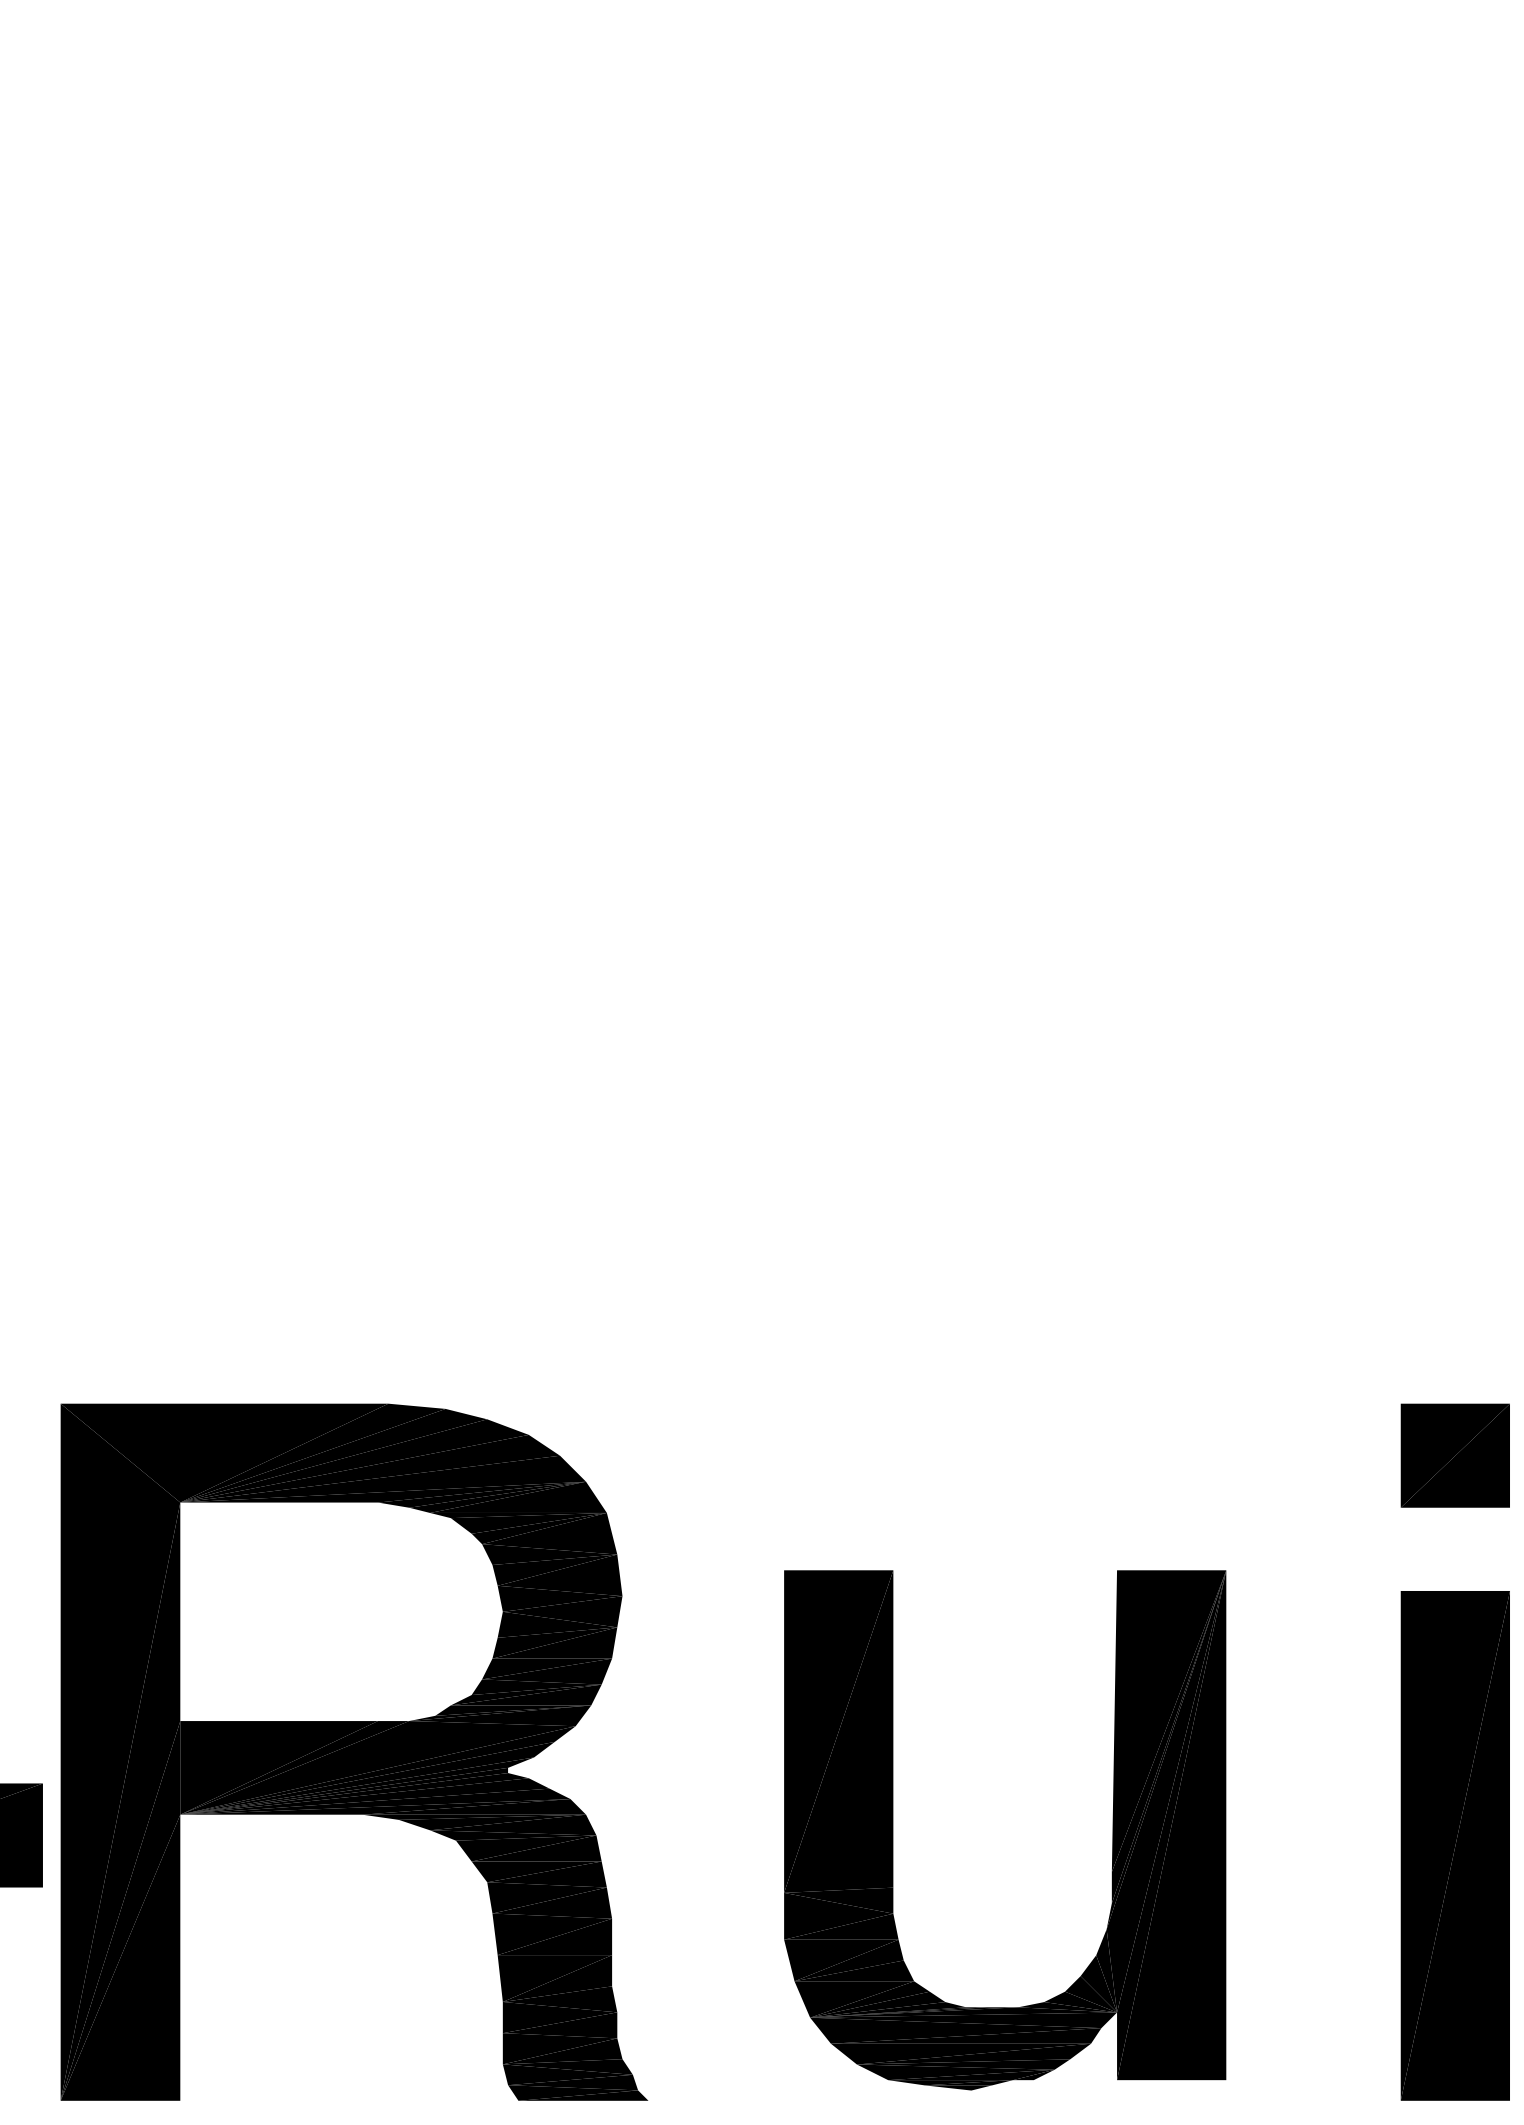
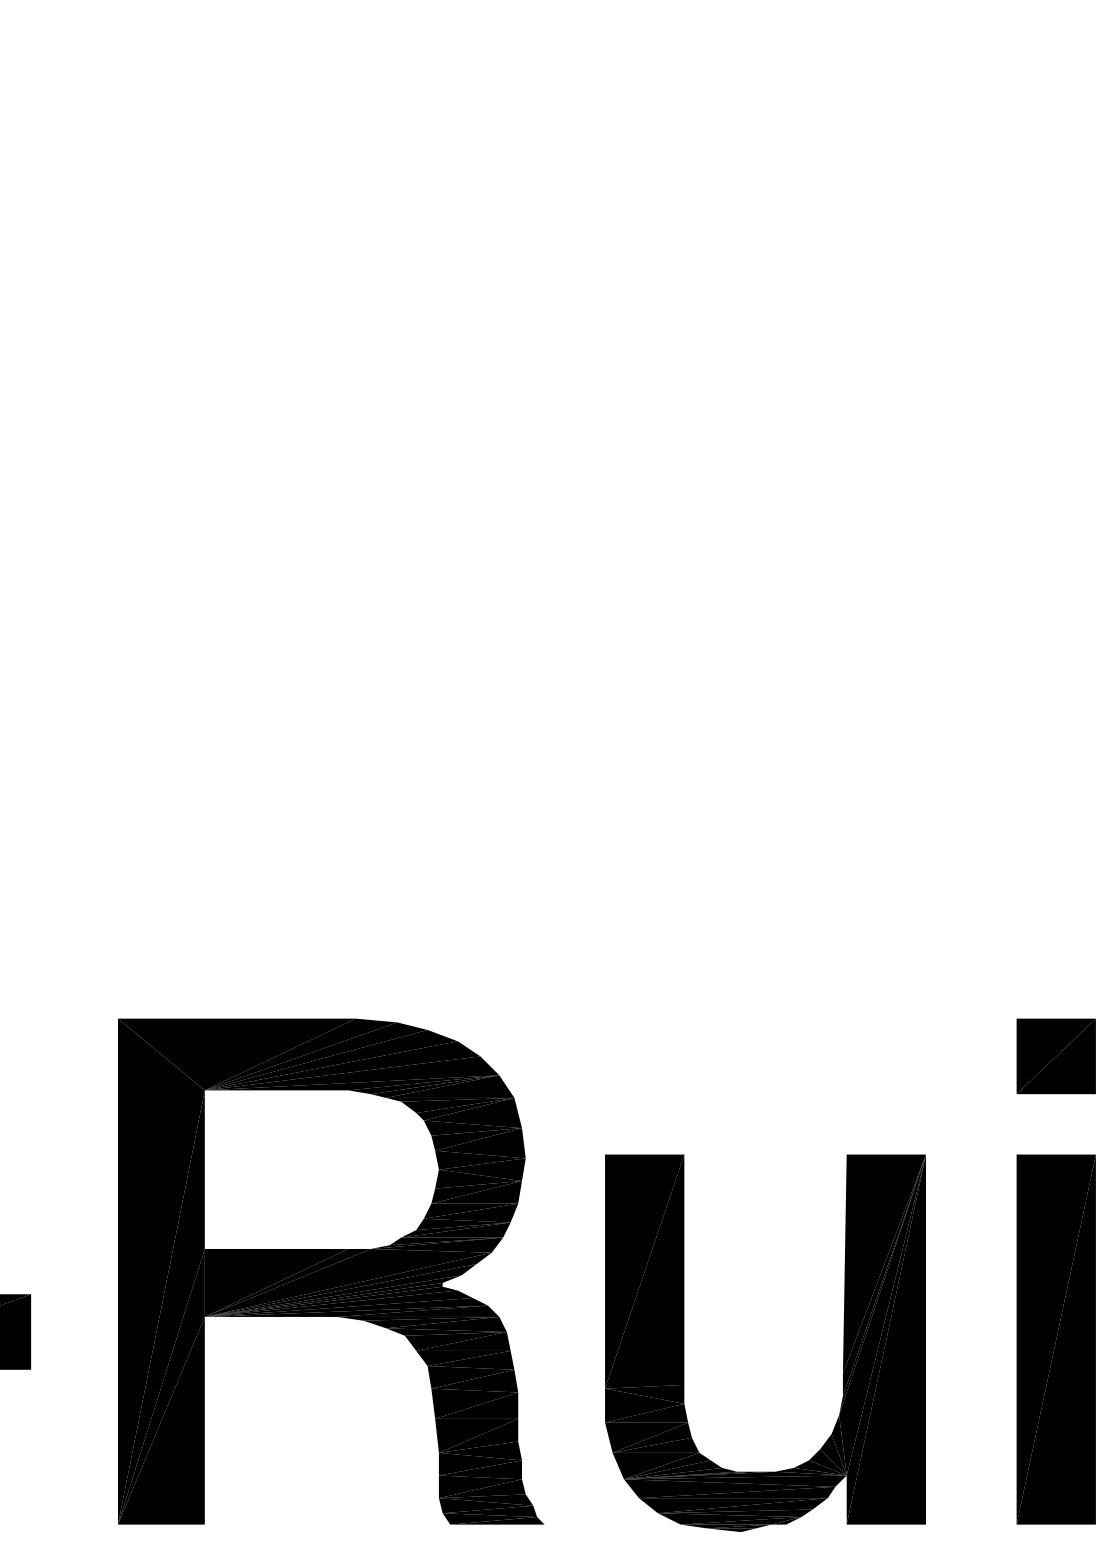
part: (354, 1752) -> (331, 1271), moved
part: (1112, 1829) -> (843, 1342), moved

